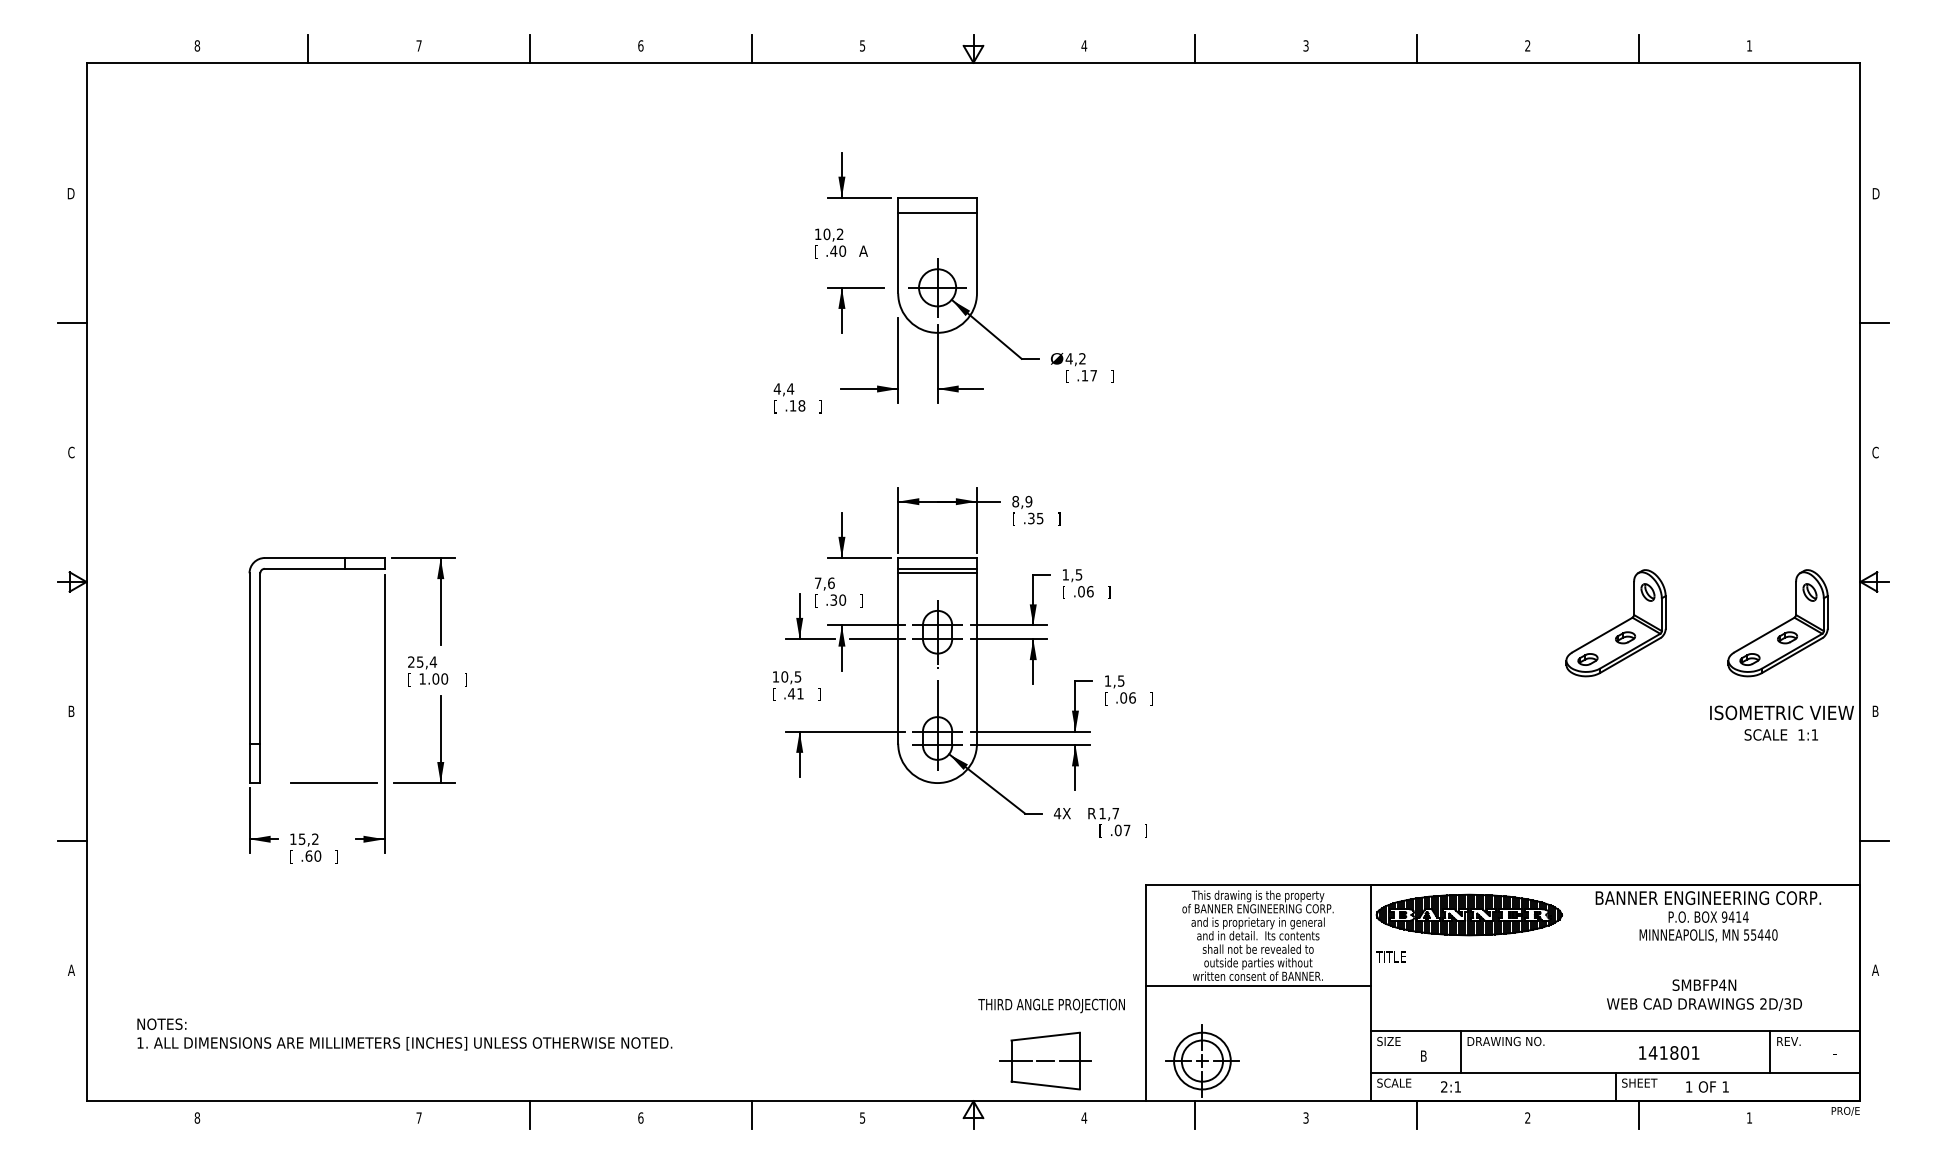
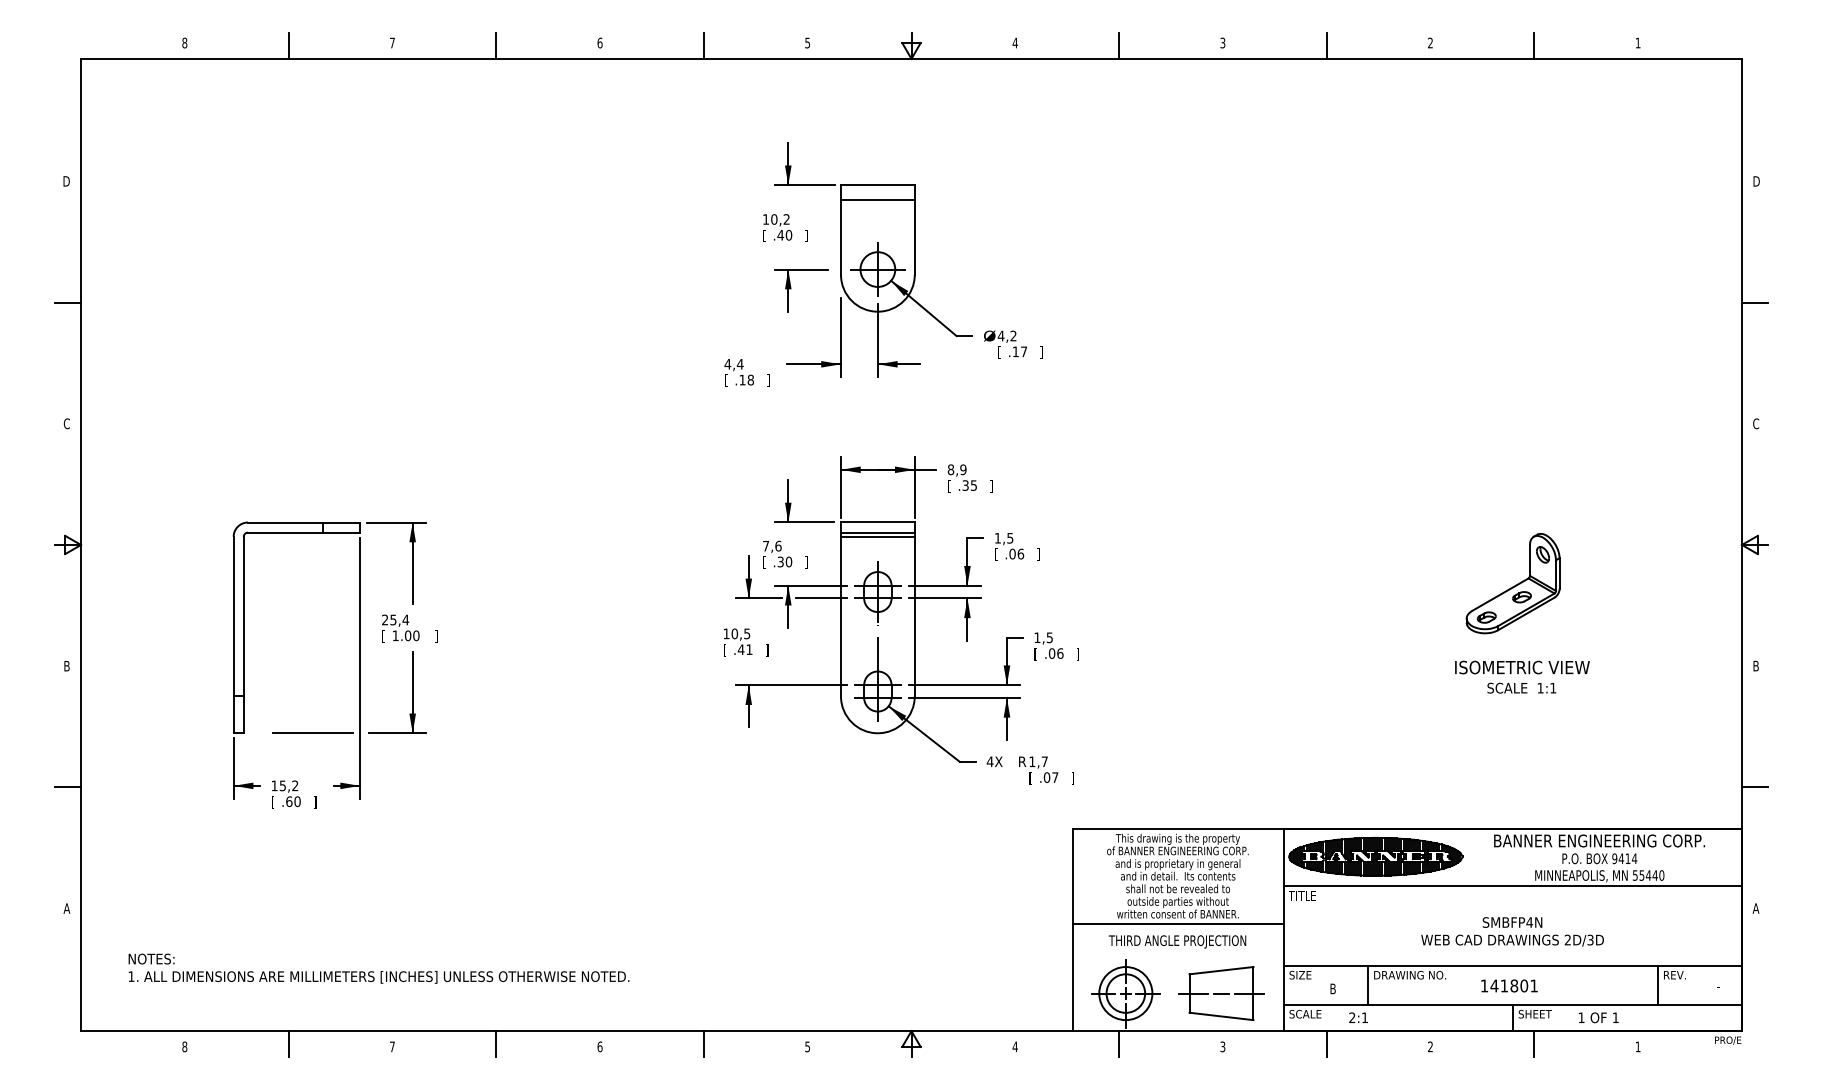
text: (863, 251) -> (808, 235), A -> ]
part: (1777, 623) -> (1664, 583), removed
text: (1781, 722) -> (1521, 676), moved
line: (1615, 945) -> (1512, 885), added
text: (1704, 994) -> (1512, 931), moved
text: (1051, 1005) -> (1177, 941), moved
text: (1669, 1052) -> (1509, 985), moved
part: (1045, 1060) -> (1221, 993), moved
line: (308, 1115) -> (288, 1044), added

